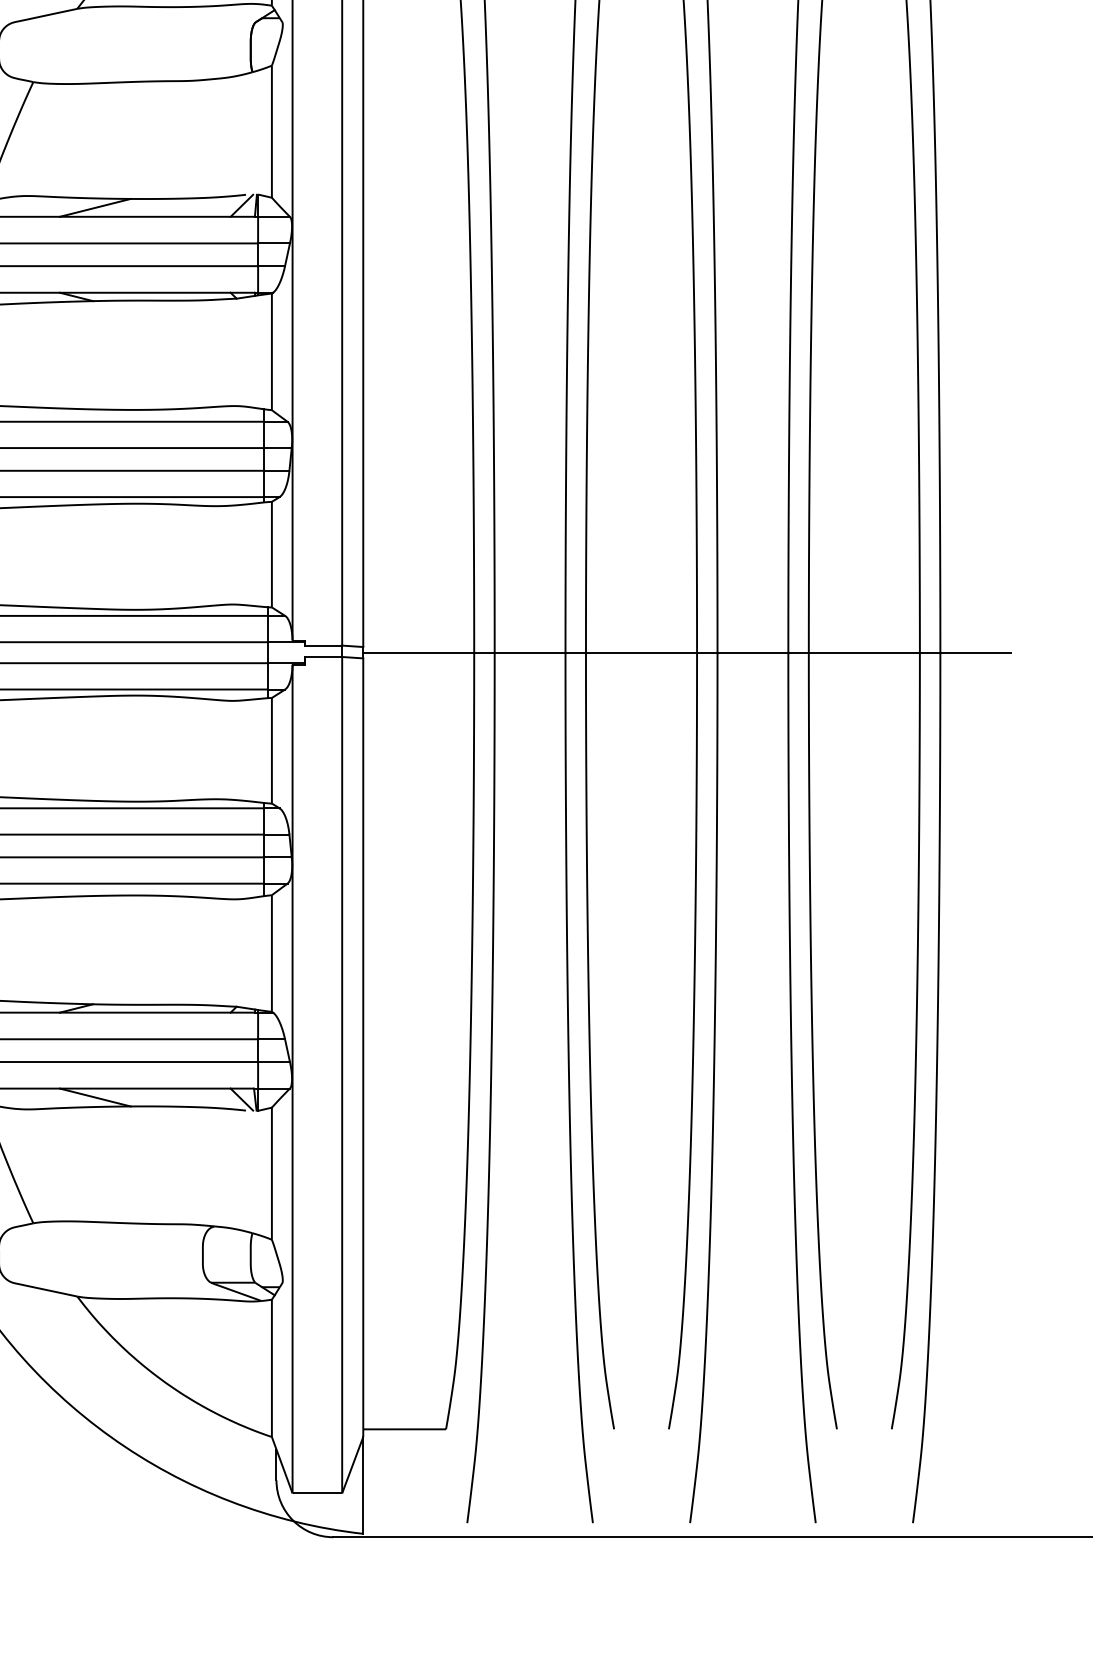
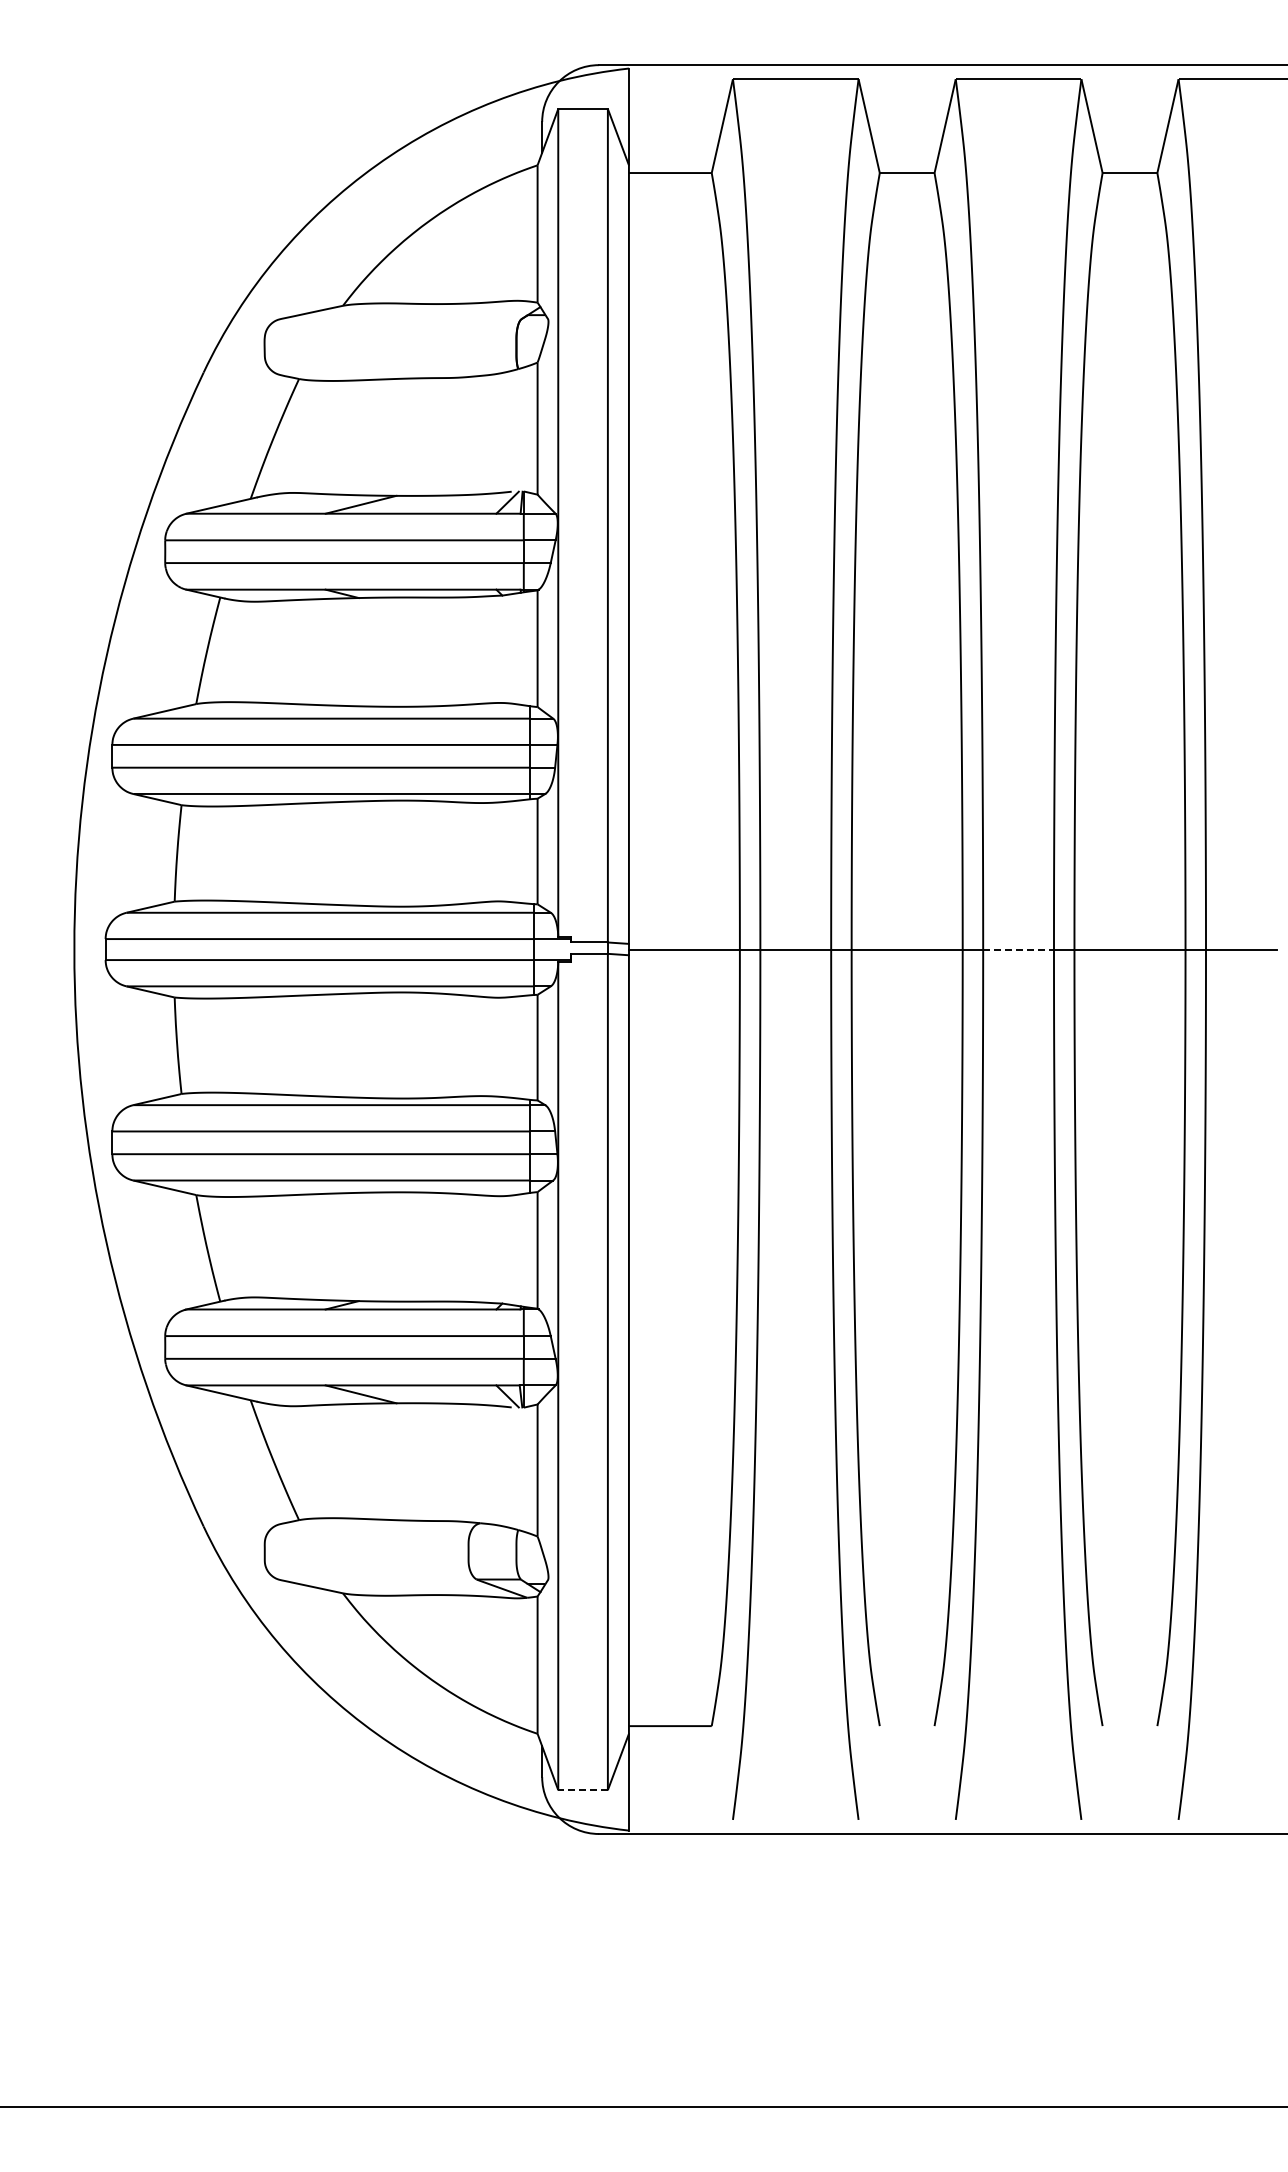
line: (753, 652) -> (1019, 949), solid -> dashed
line: (317, 1493) -> (583, 1790), solid -> dashed

